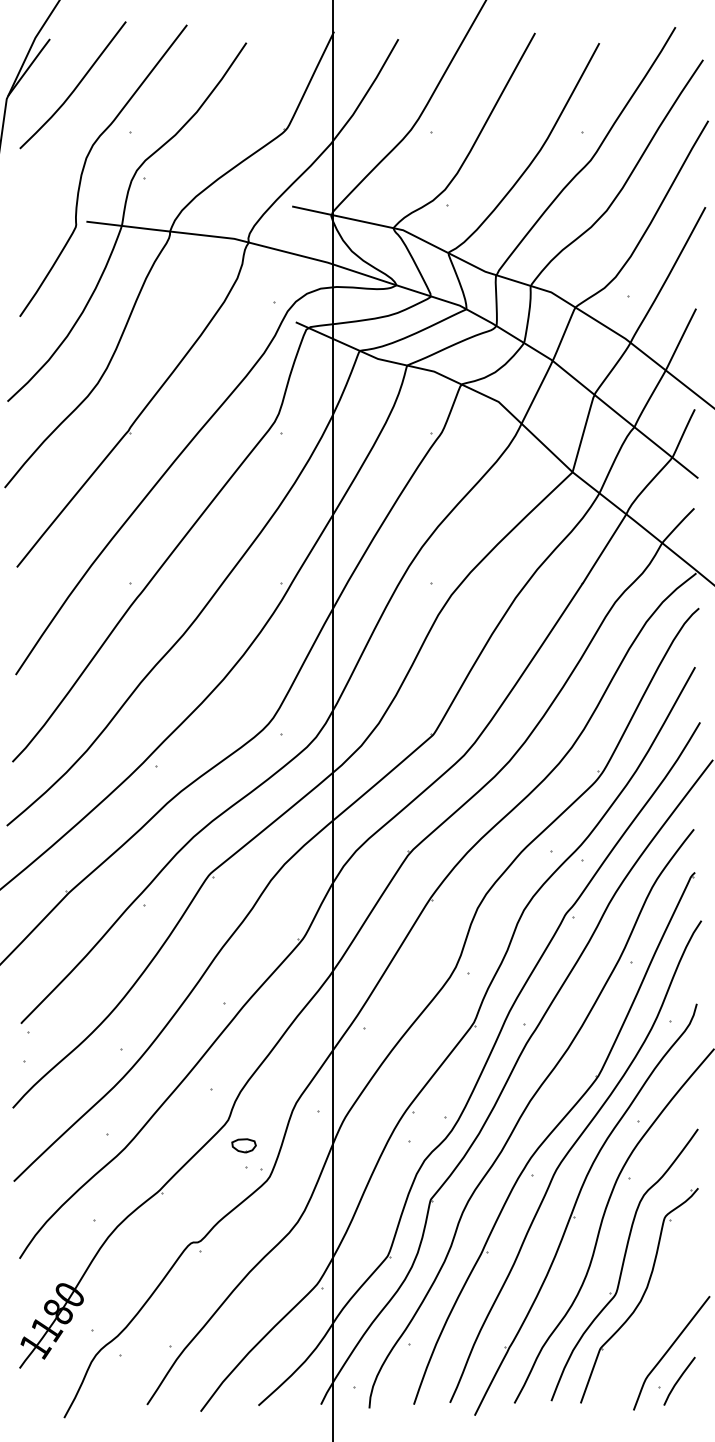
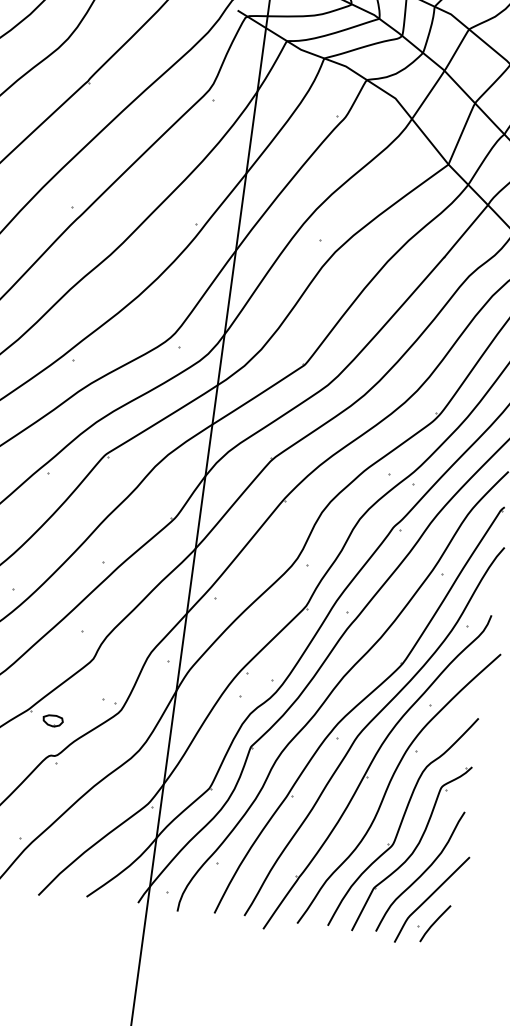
part: (243, 1145) -> (52, 720), moved
curve: (655, 1323) -> (422, 873), added

